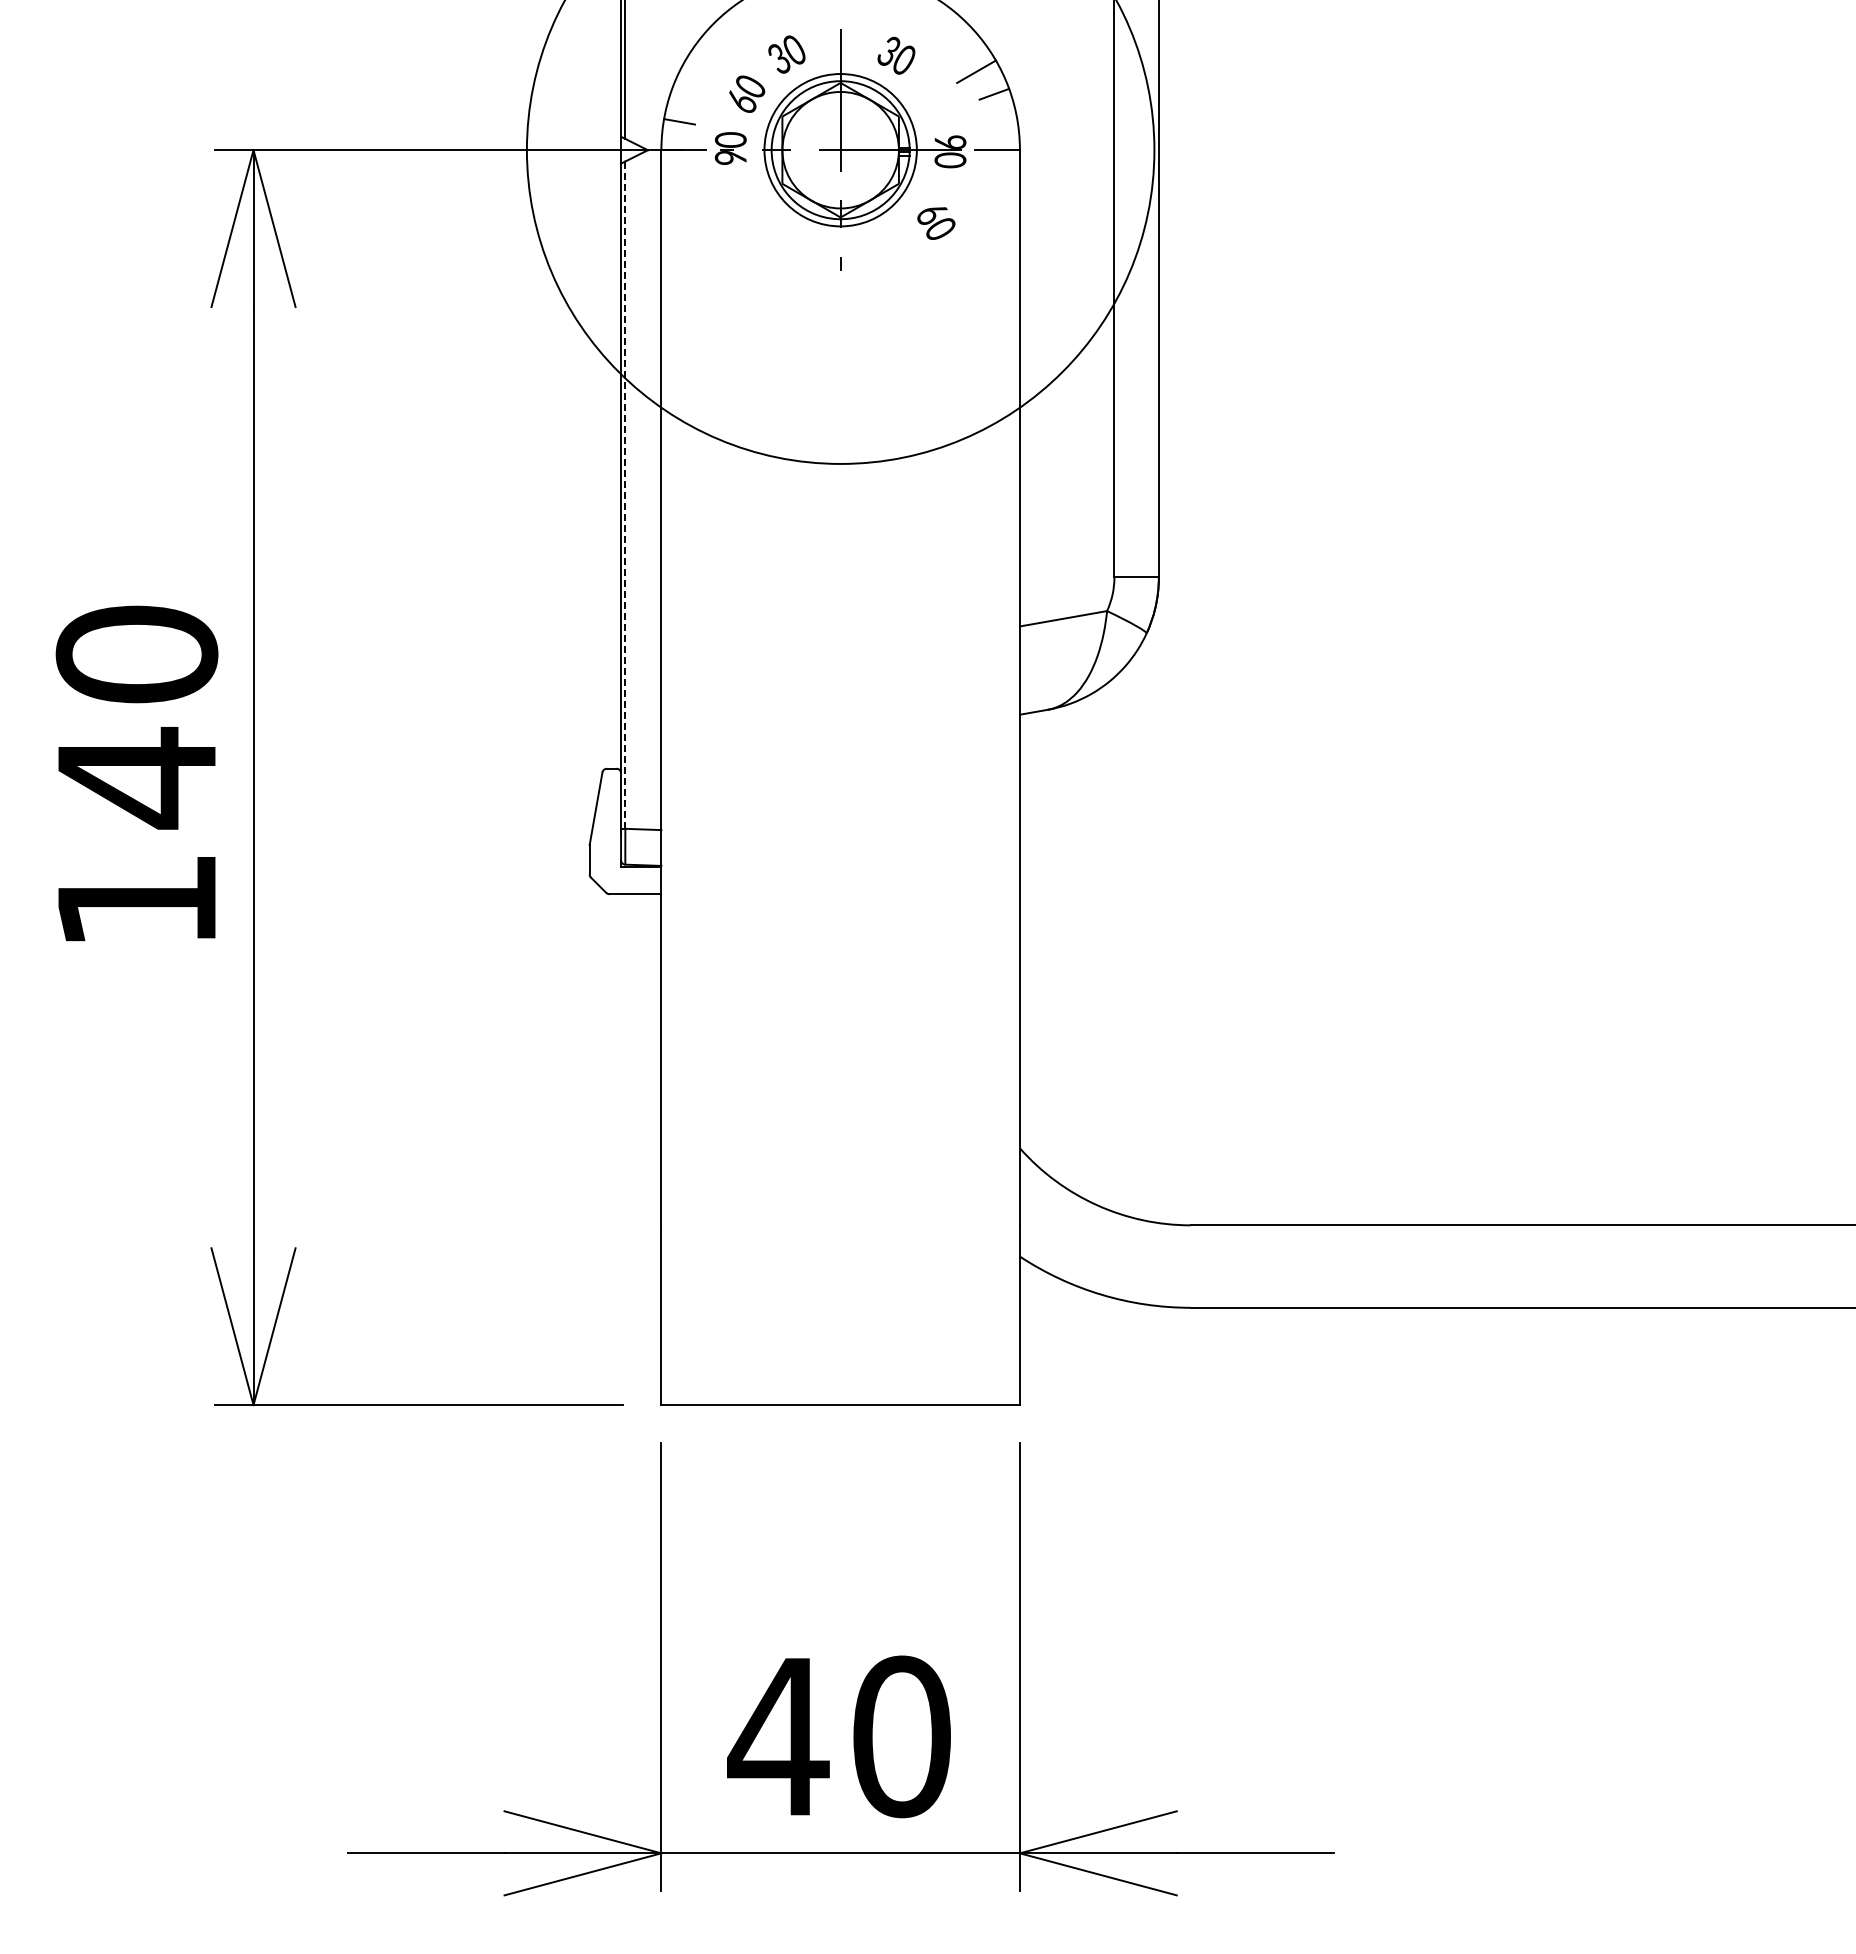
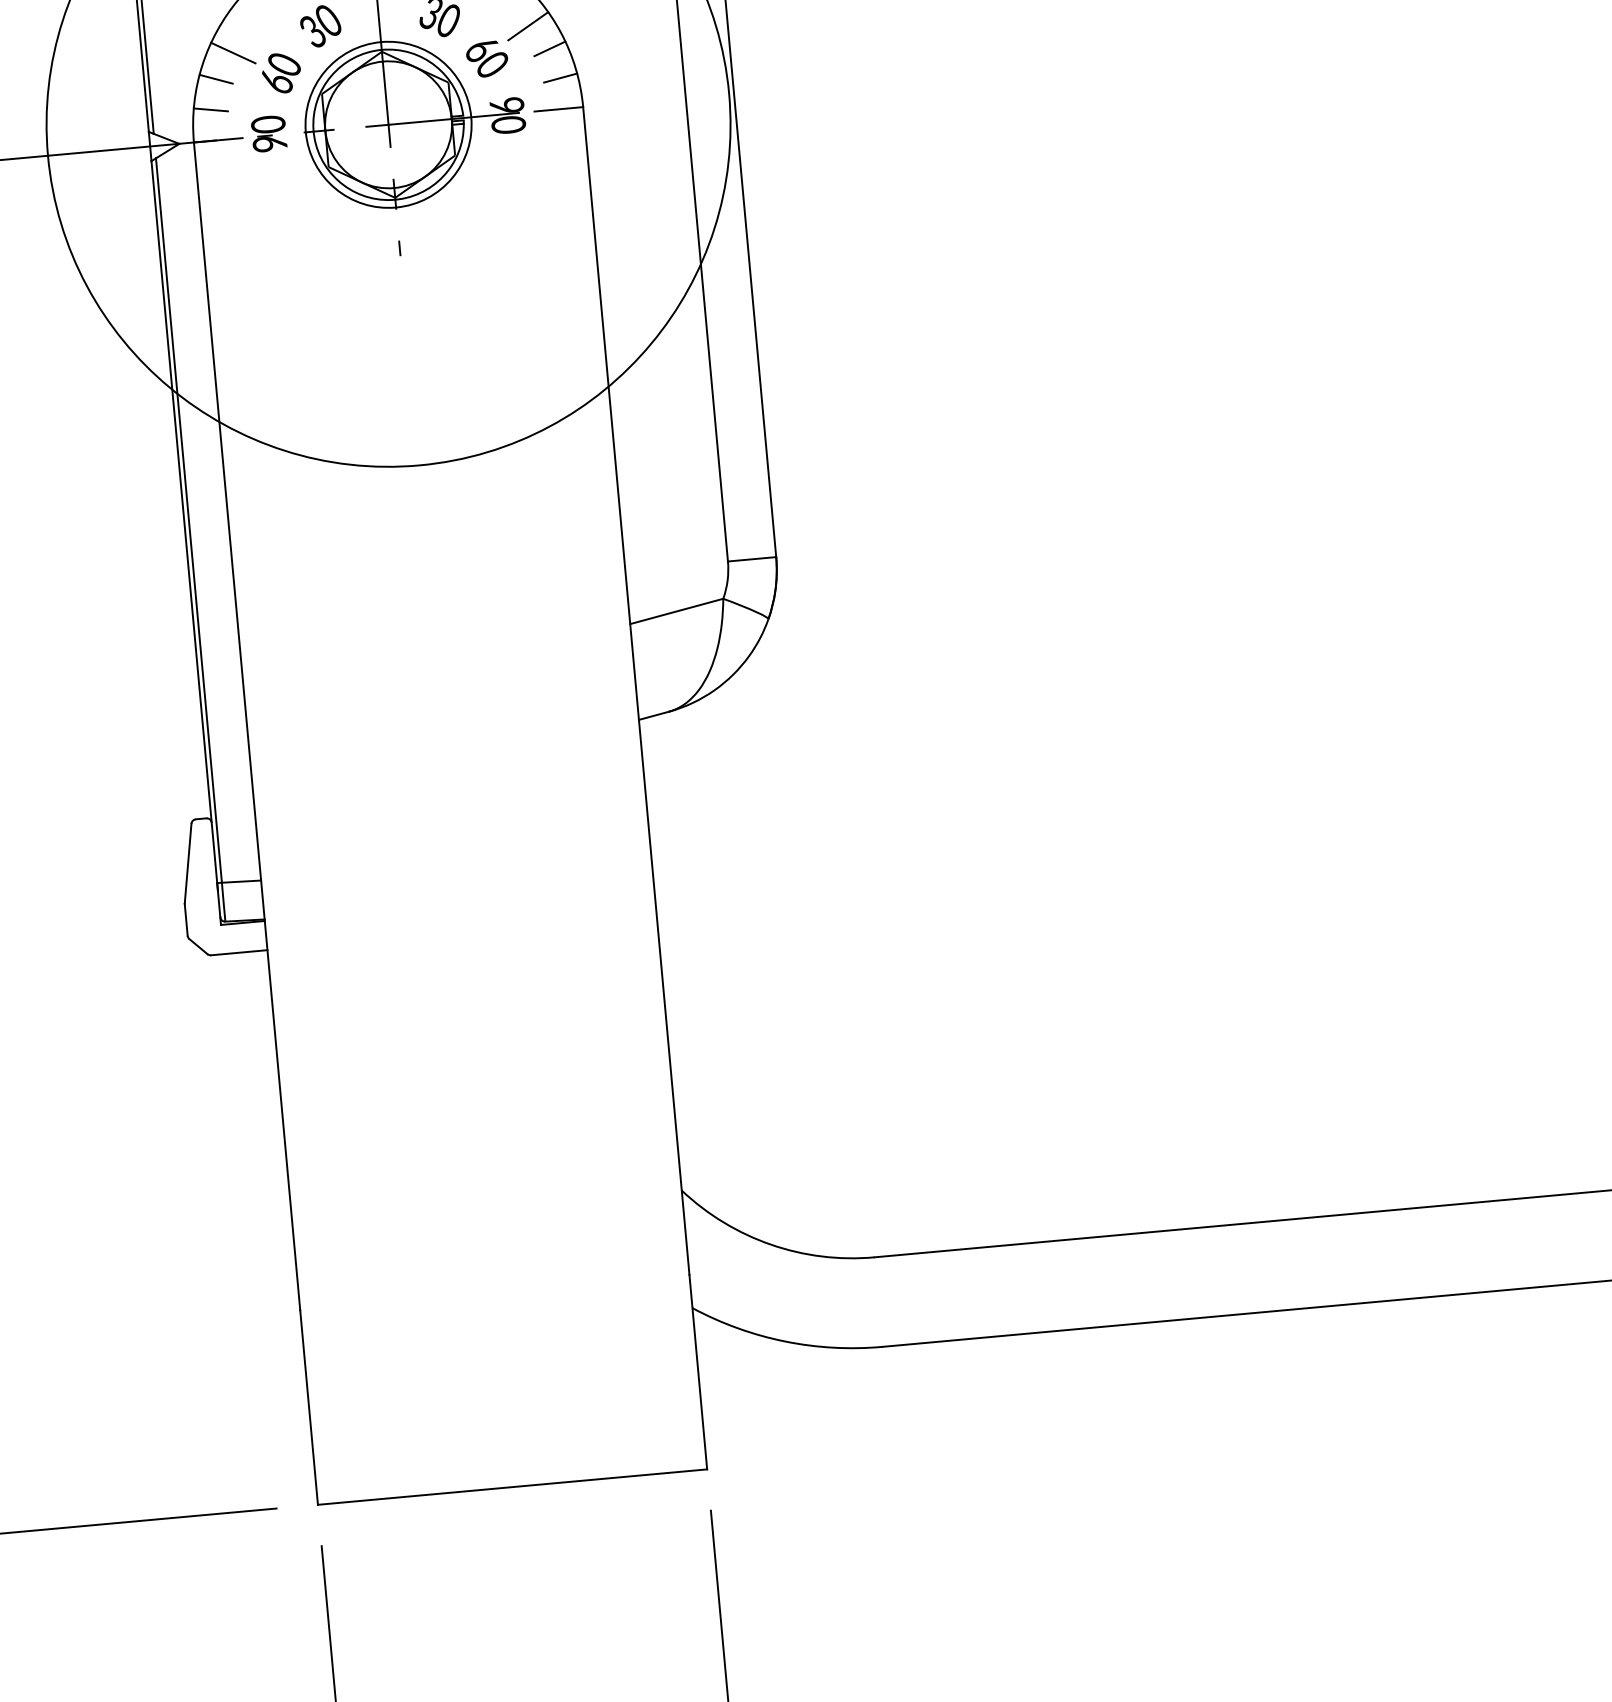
line: (704, 71) -> (232, 52), added
line: (686, 93) -> (215, 78), added
line: (1001, 121) -> (560, 77), added
text: (936, 223) -> (487, 59), moved
line: (625, 495) -> (189, 520), dashed -> solid

